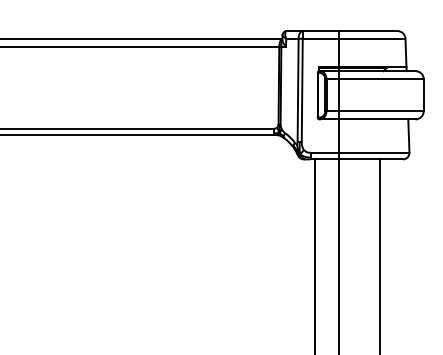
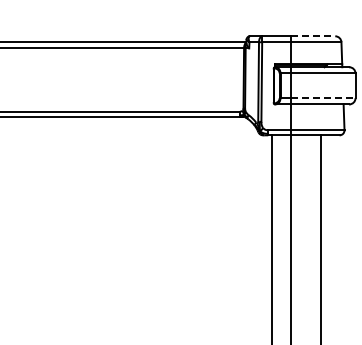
line: (369, 31) -> (313, 36), solid -> dashed
line: (382, 111) -> (323, 98), solid -> dashed

